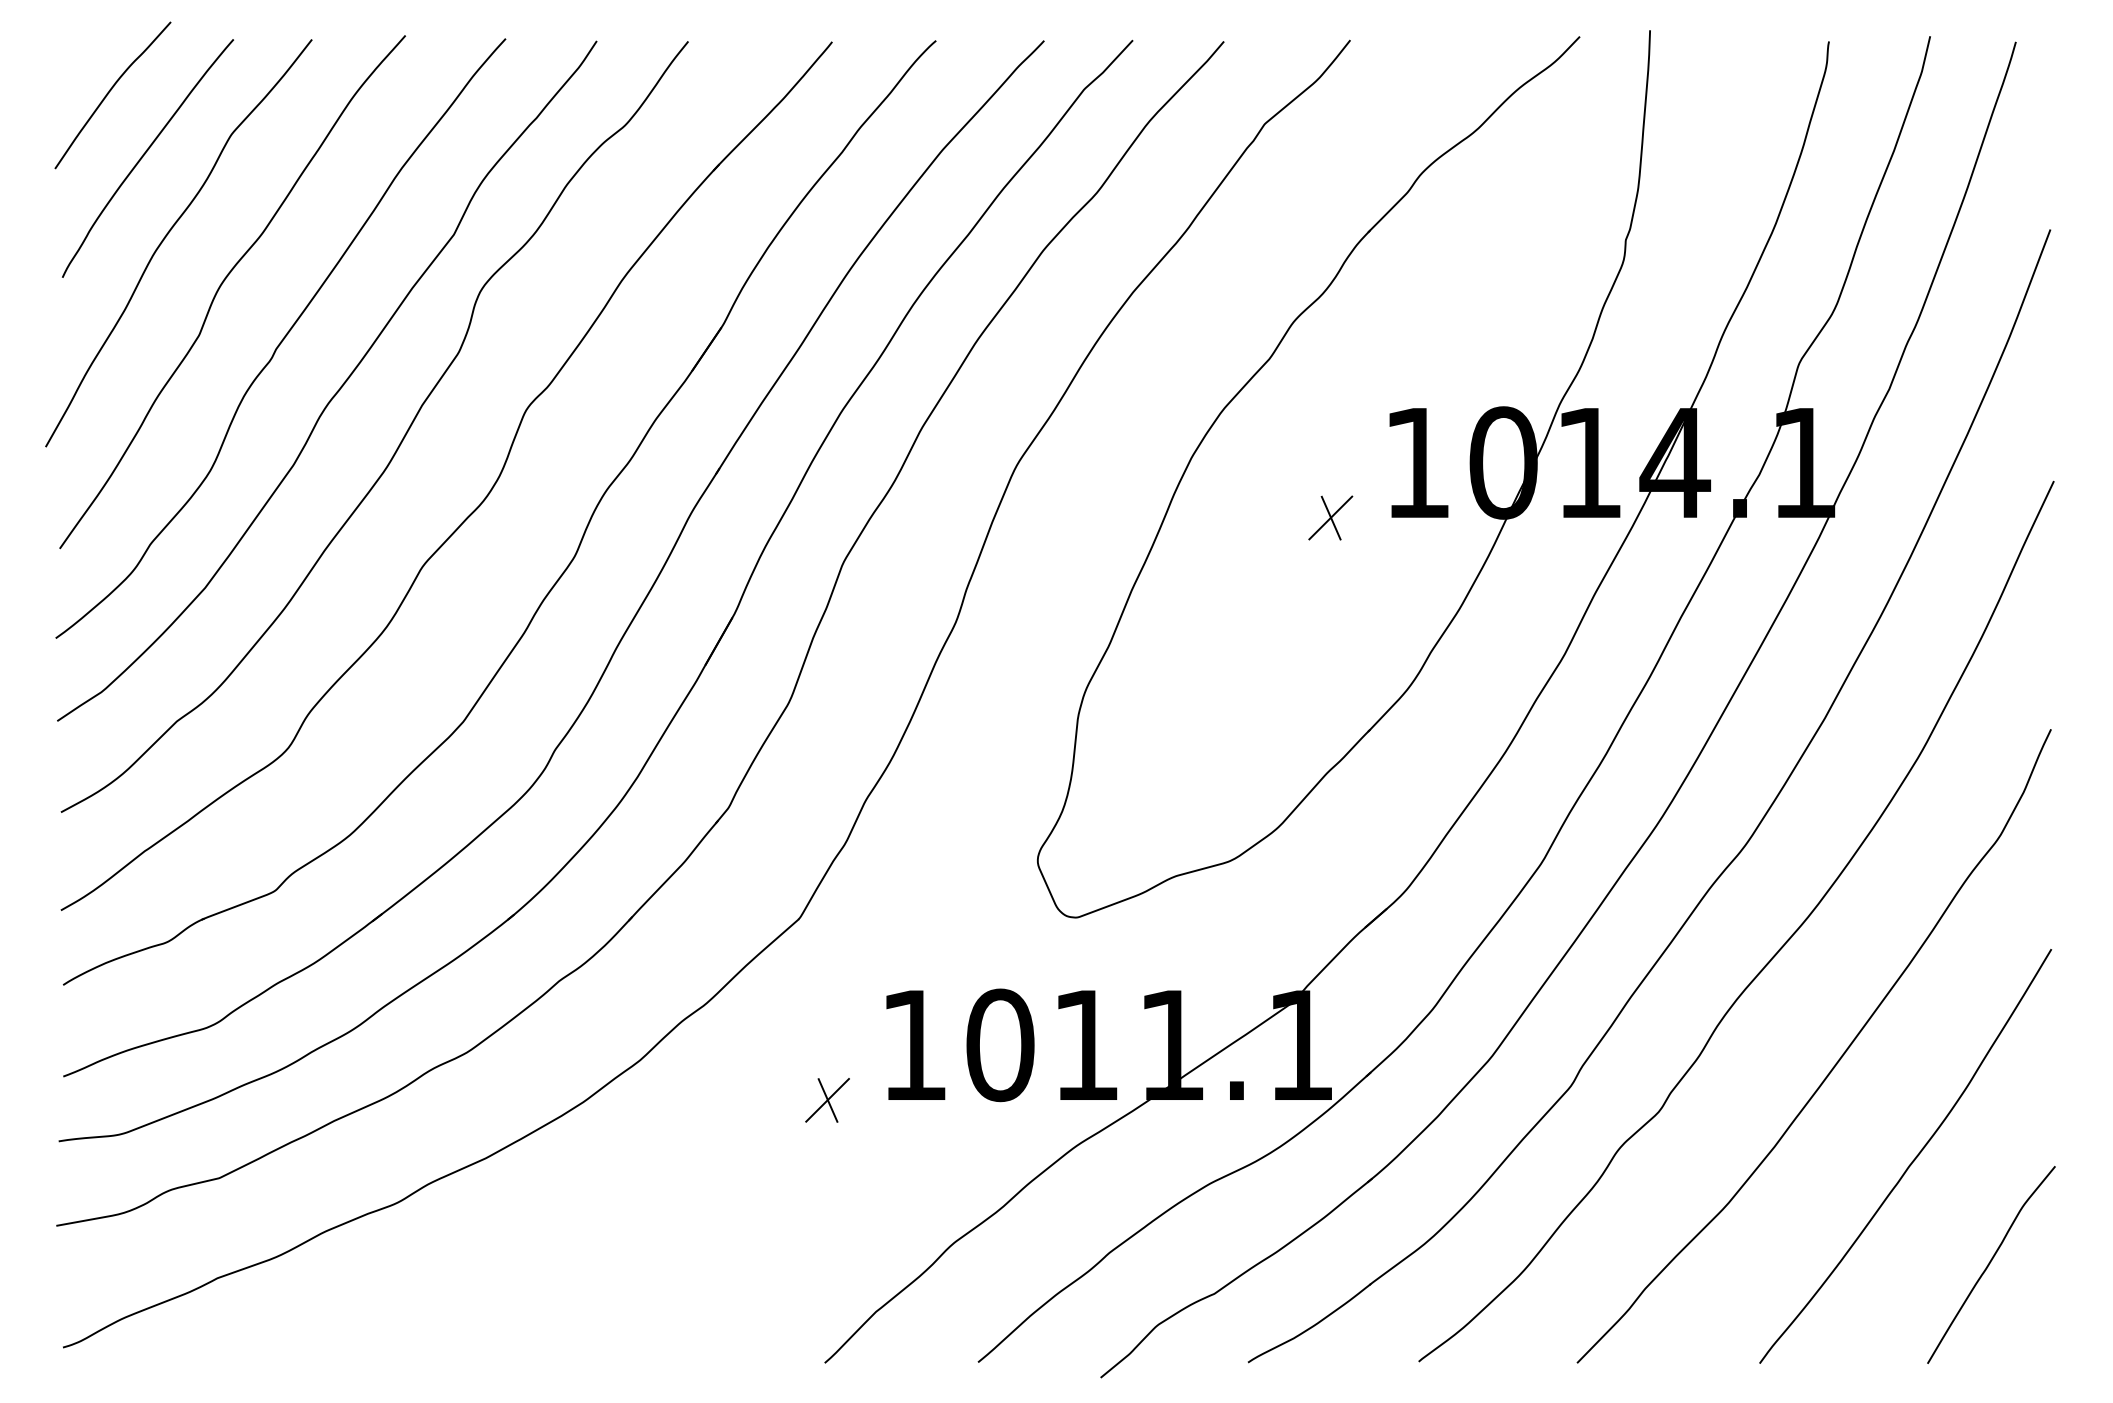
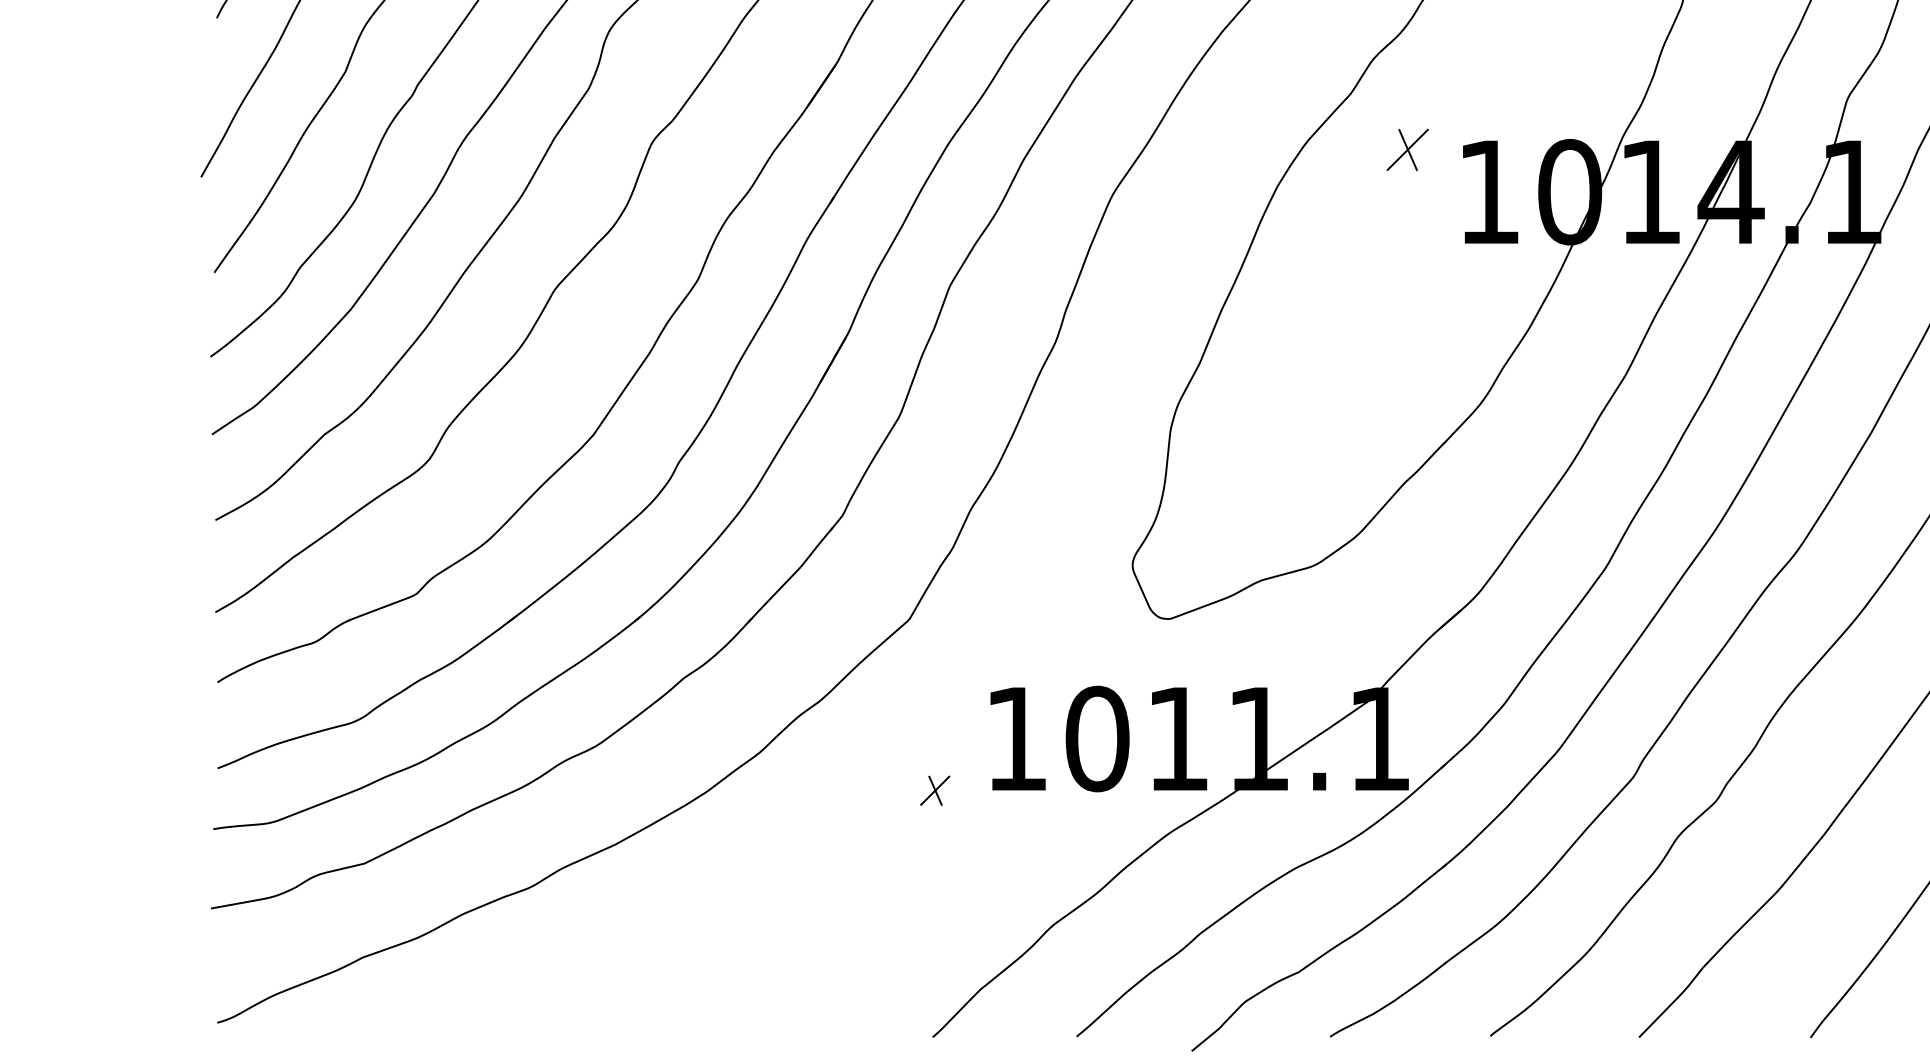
part: (1330, 517) -> (1407, 149), moved
part: (827, 1100) -> (935, 790), size x0.7

